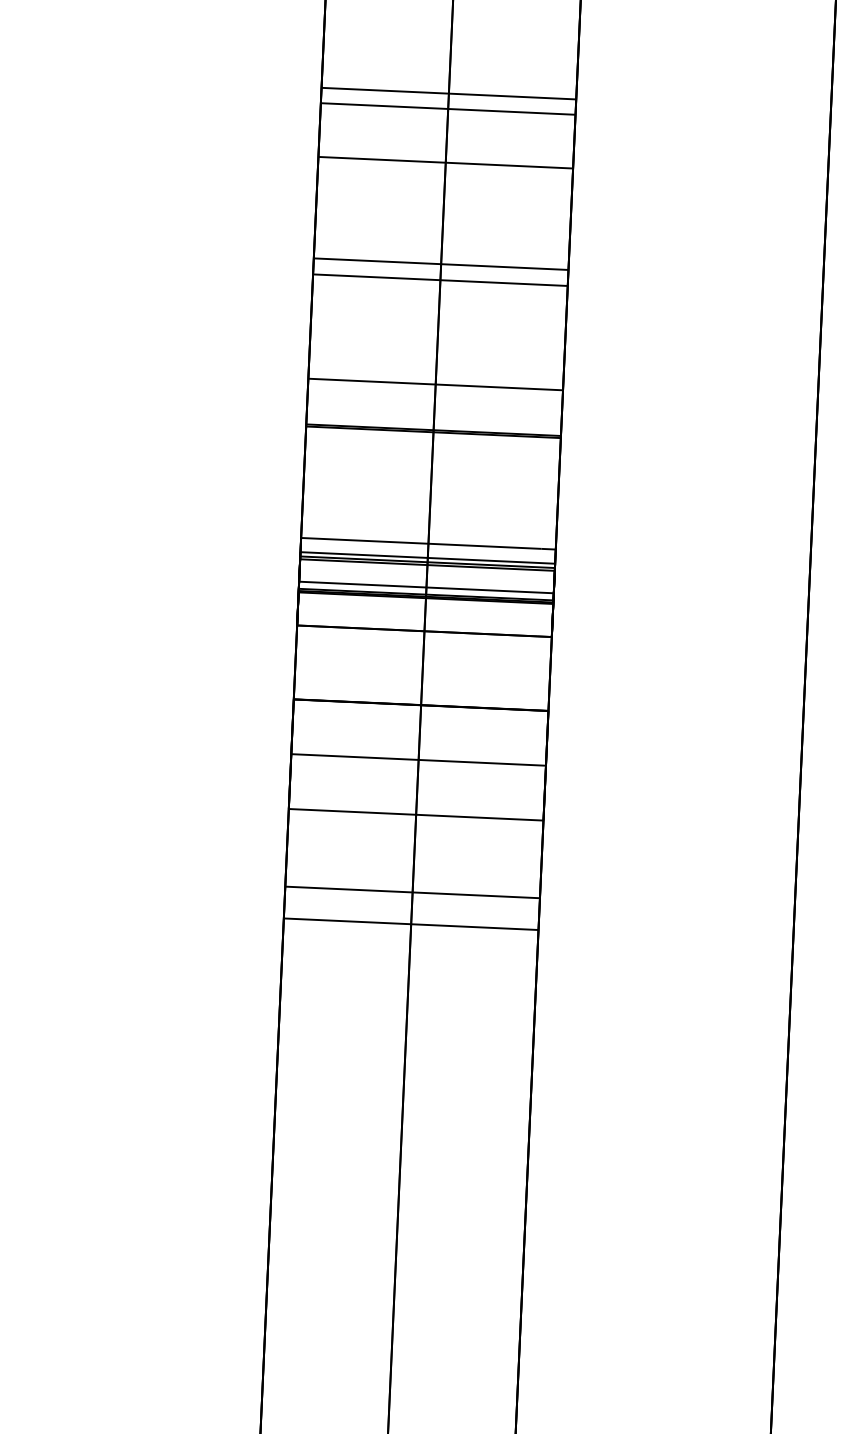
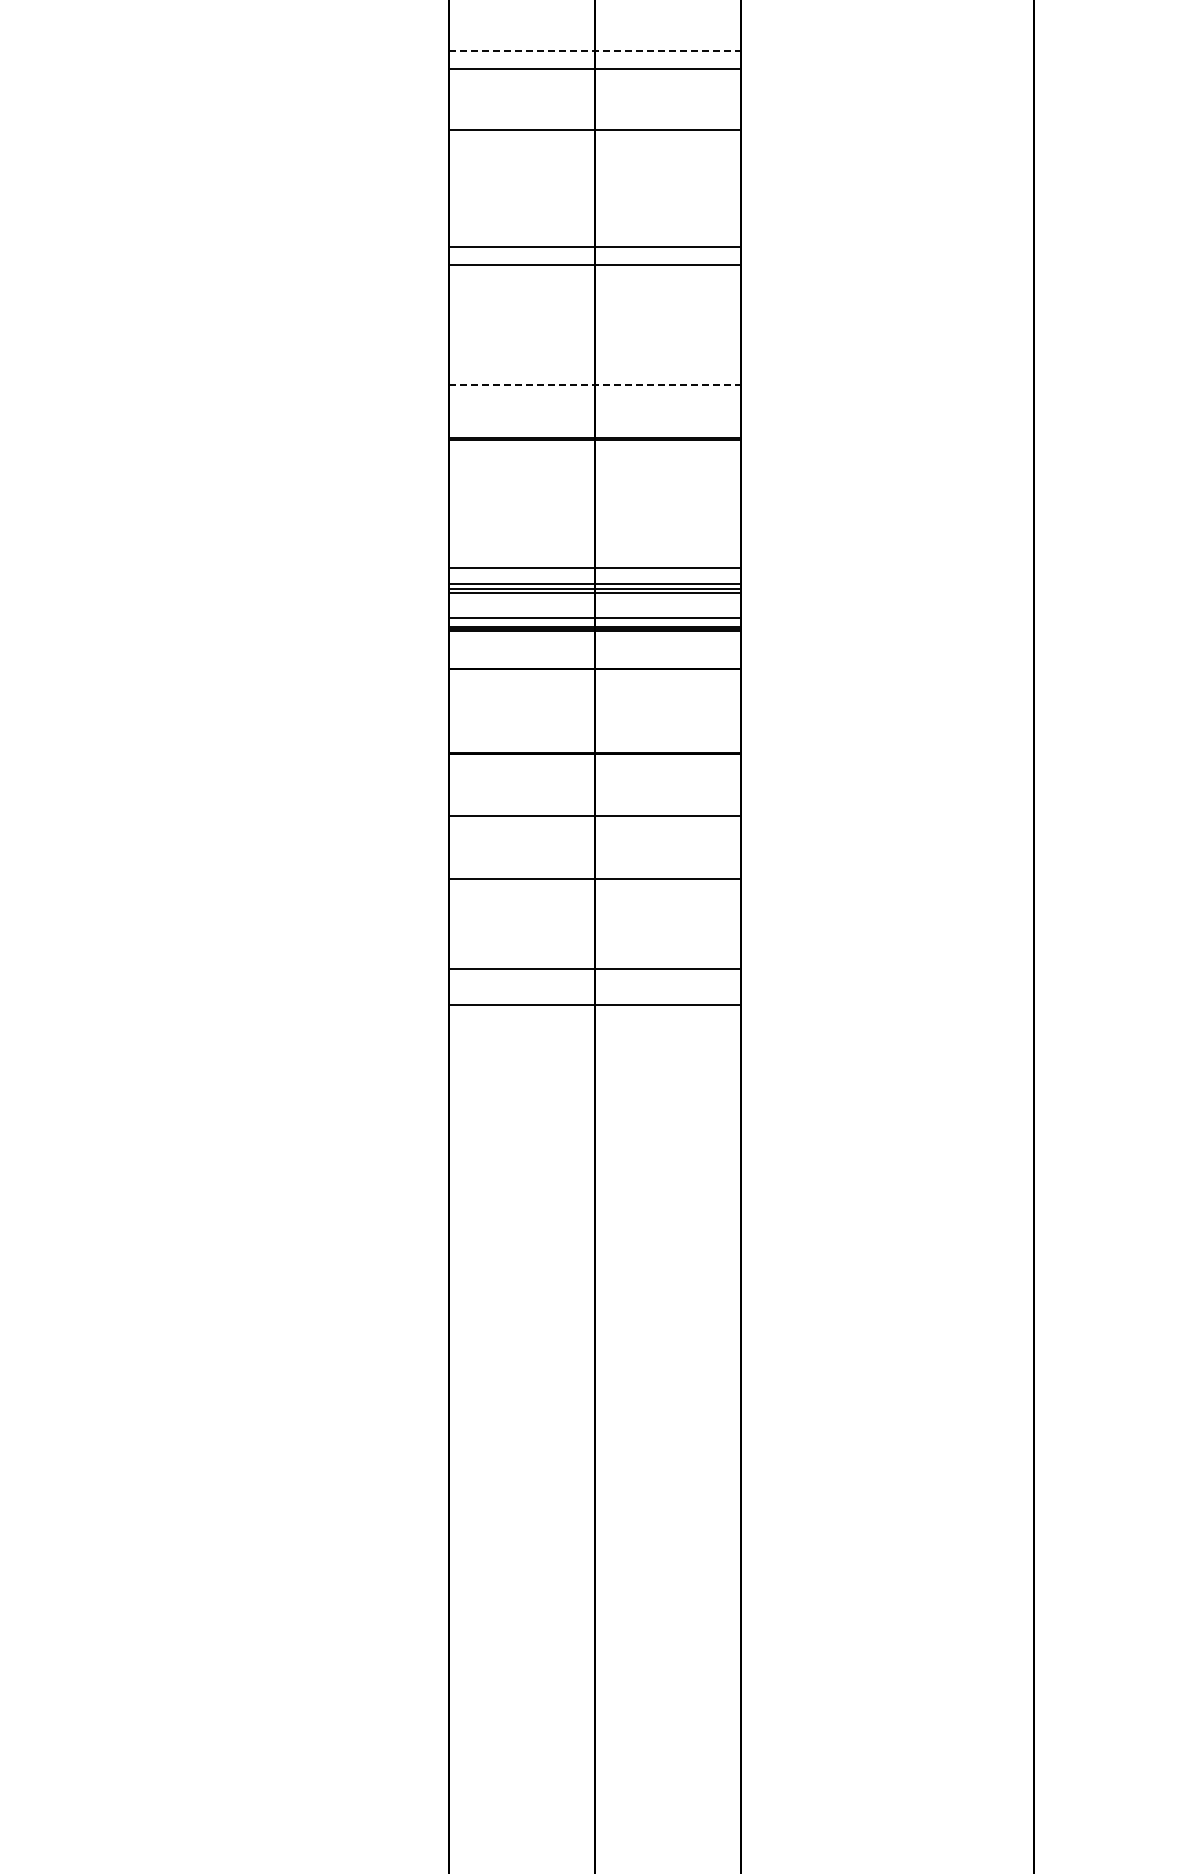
line: (449, 94) -> (595, 51), solid -> dashed
line: (436, 384) -> (595, 385), solid -> dashed

